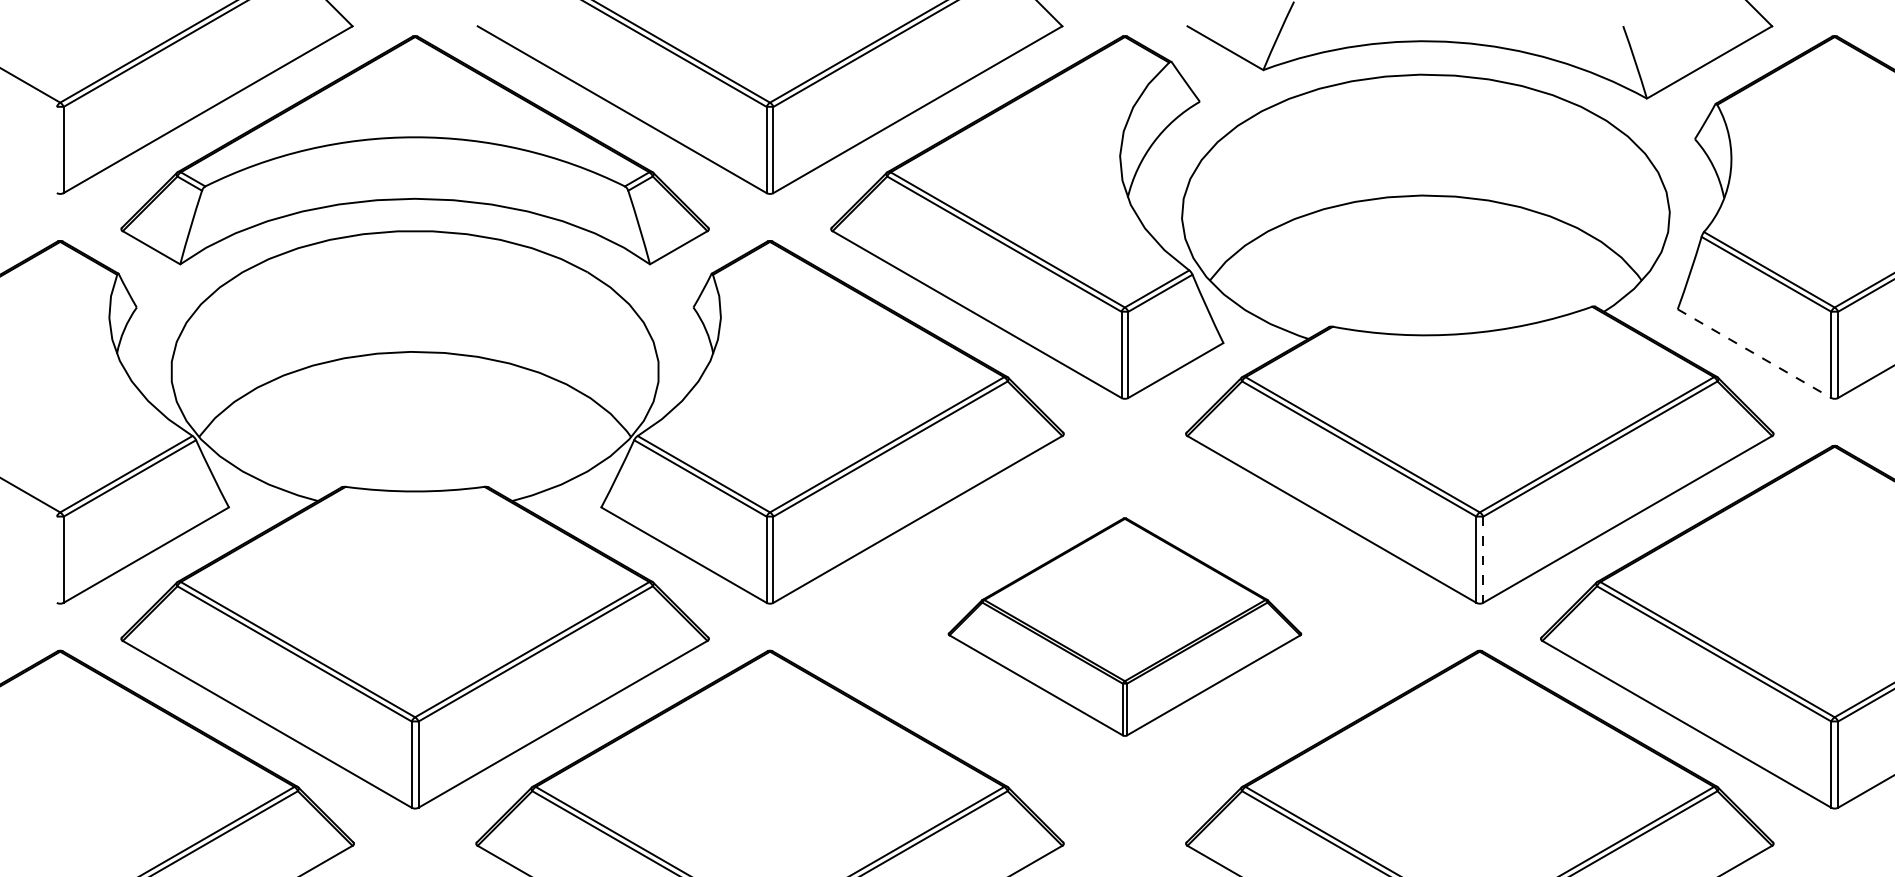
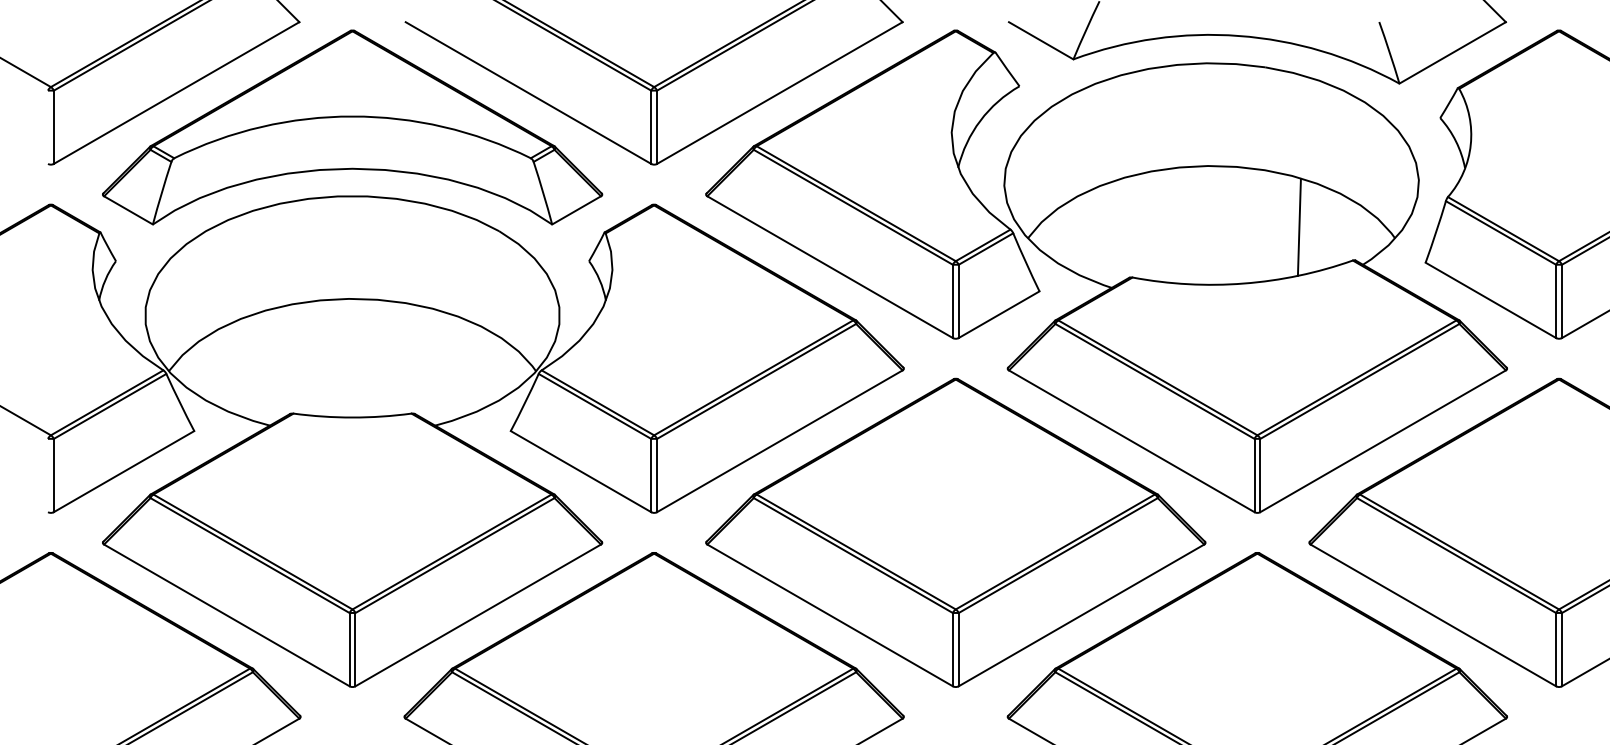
line: (1529, 267) -> (1299, 227), added
line: (1754, 353) -> (1490, 300), dashed -> solid
line: (1483, 560) -> (1260, 476), dashed -> solid
part: (1124, 626) -> (955, 532), size x1.67

